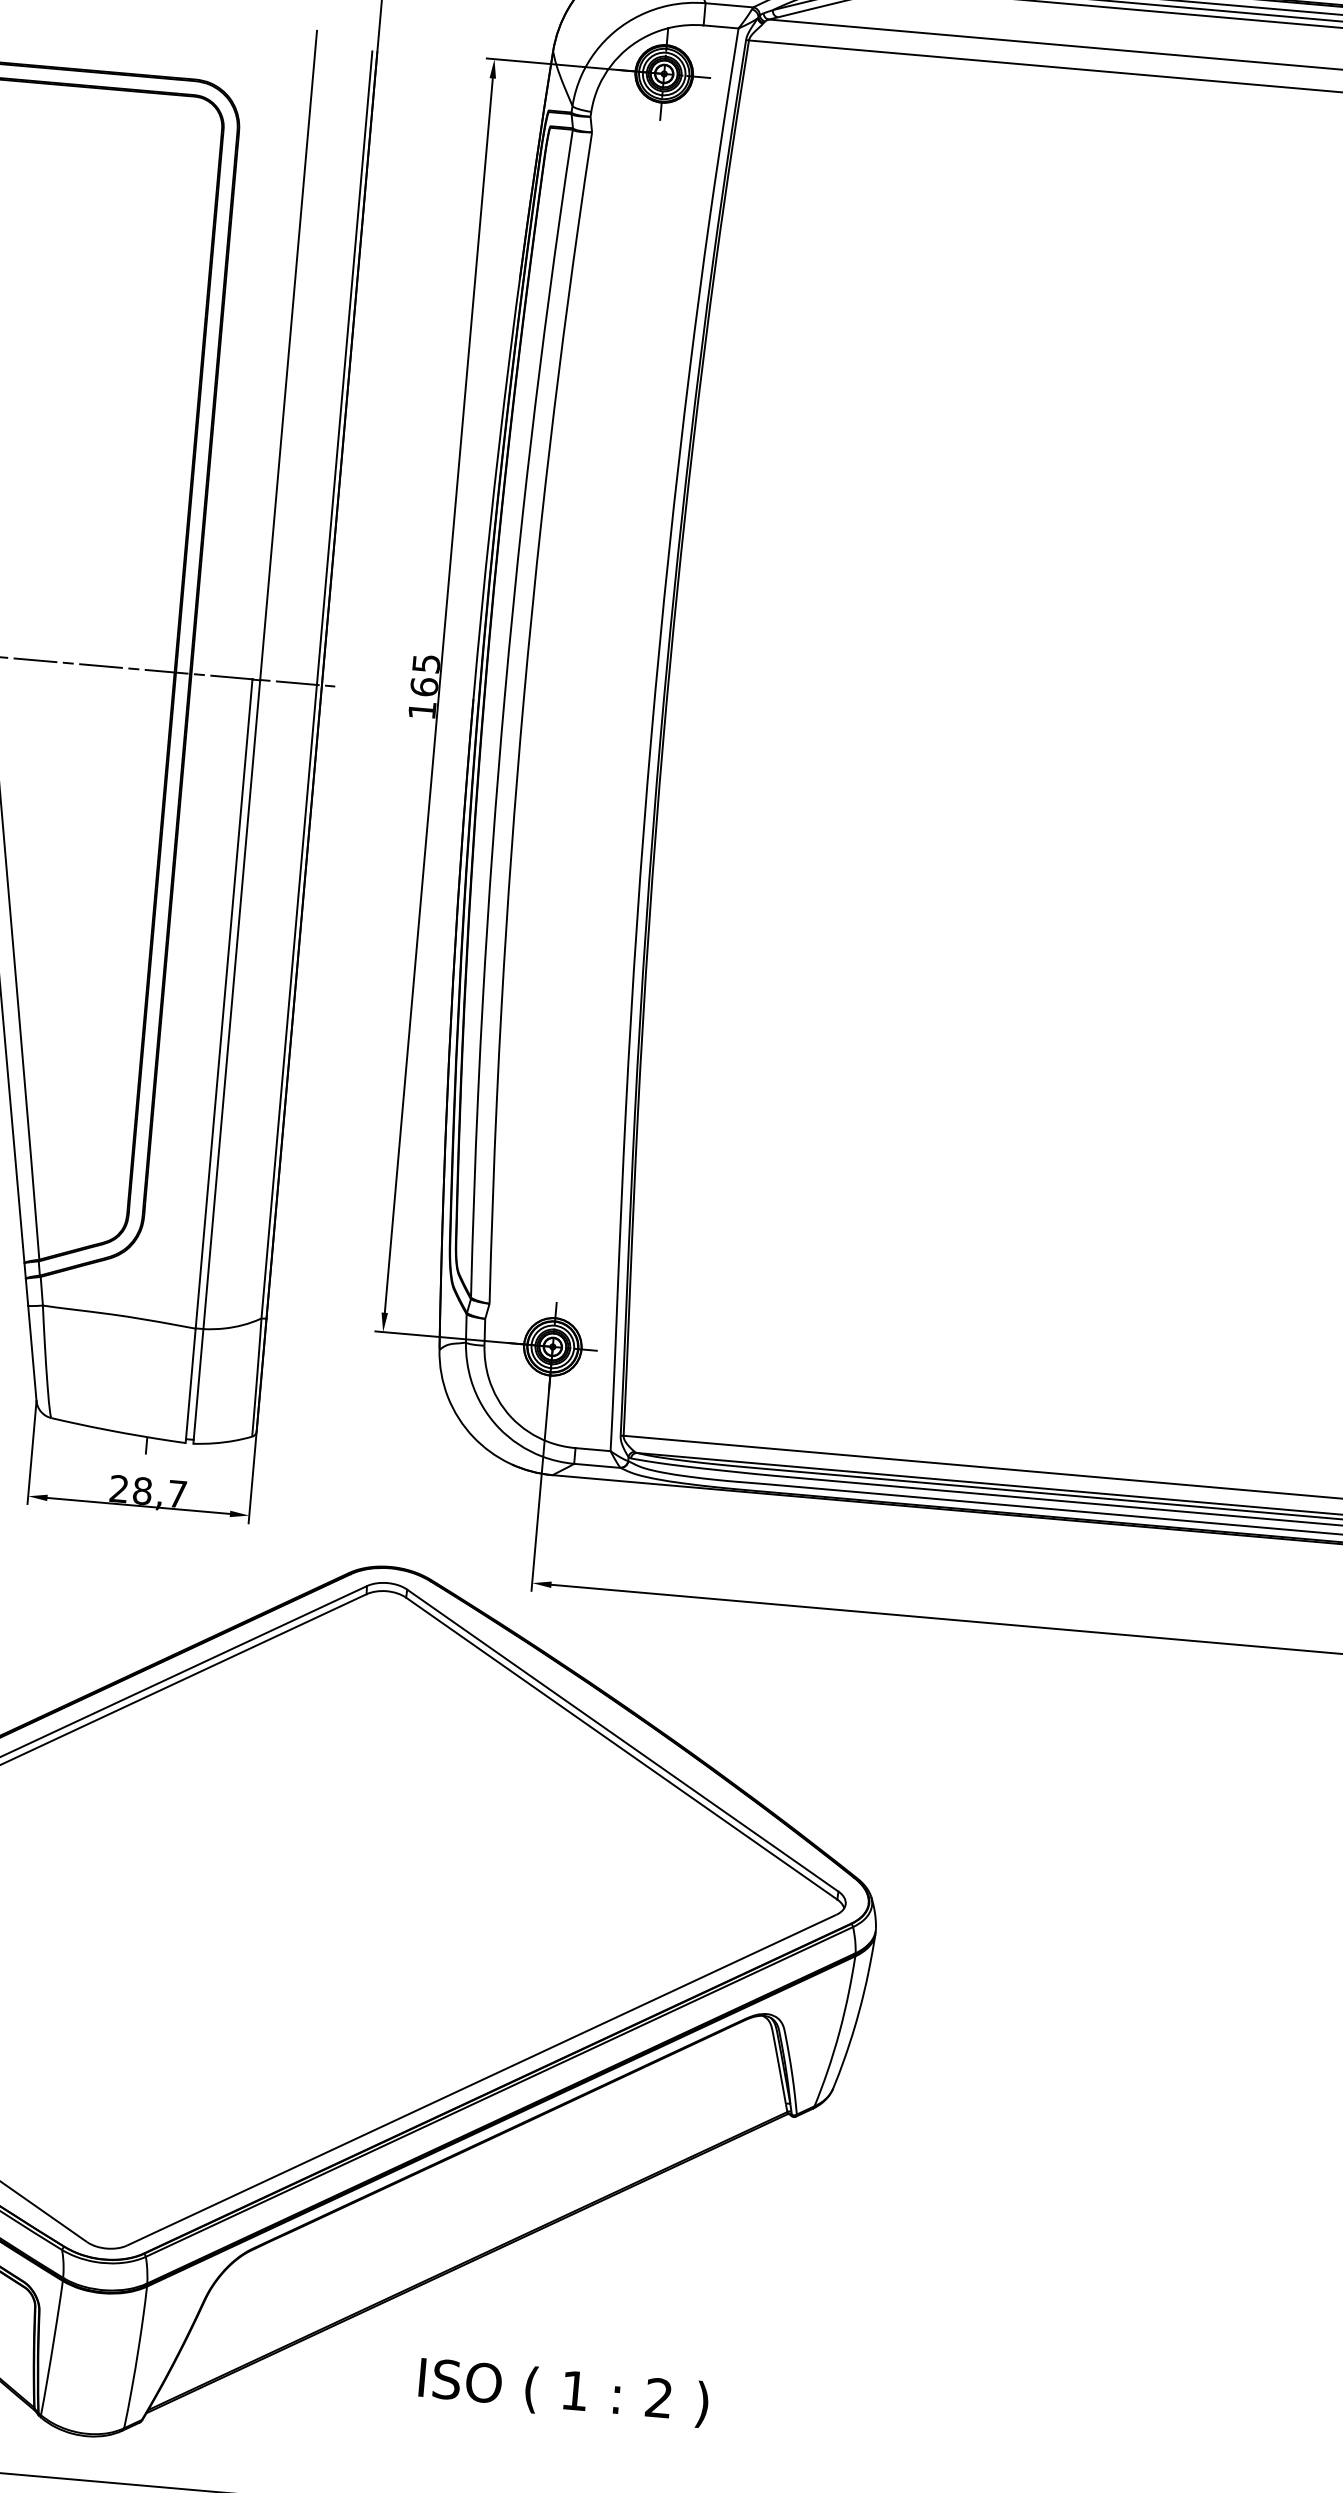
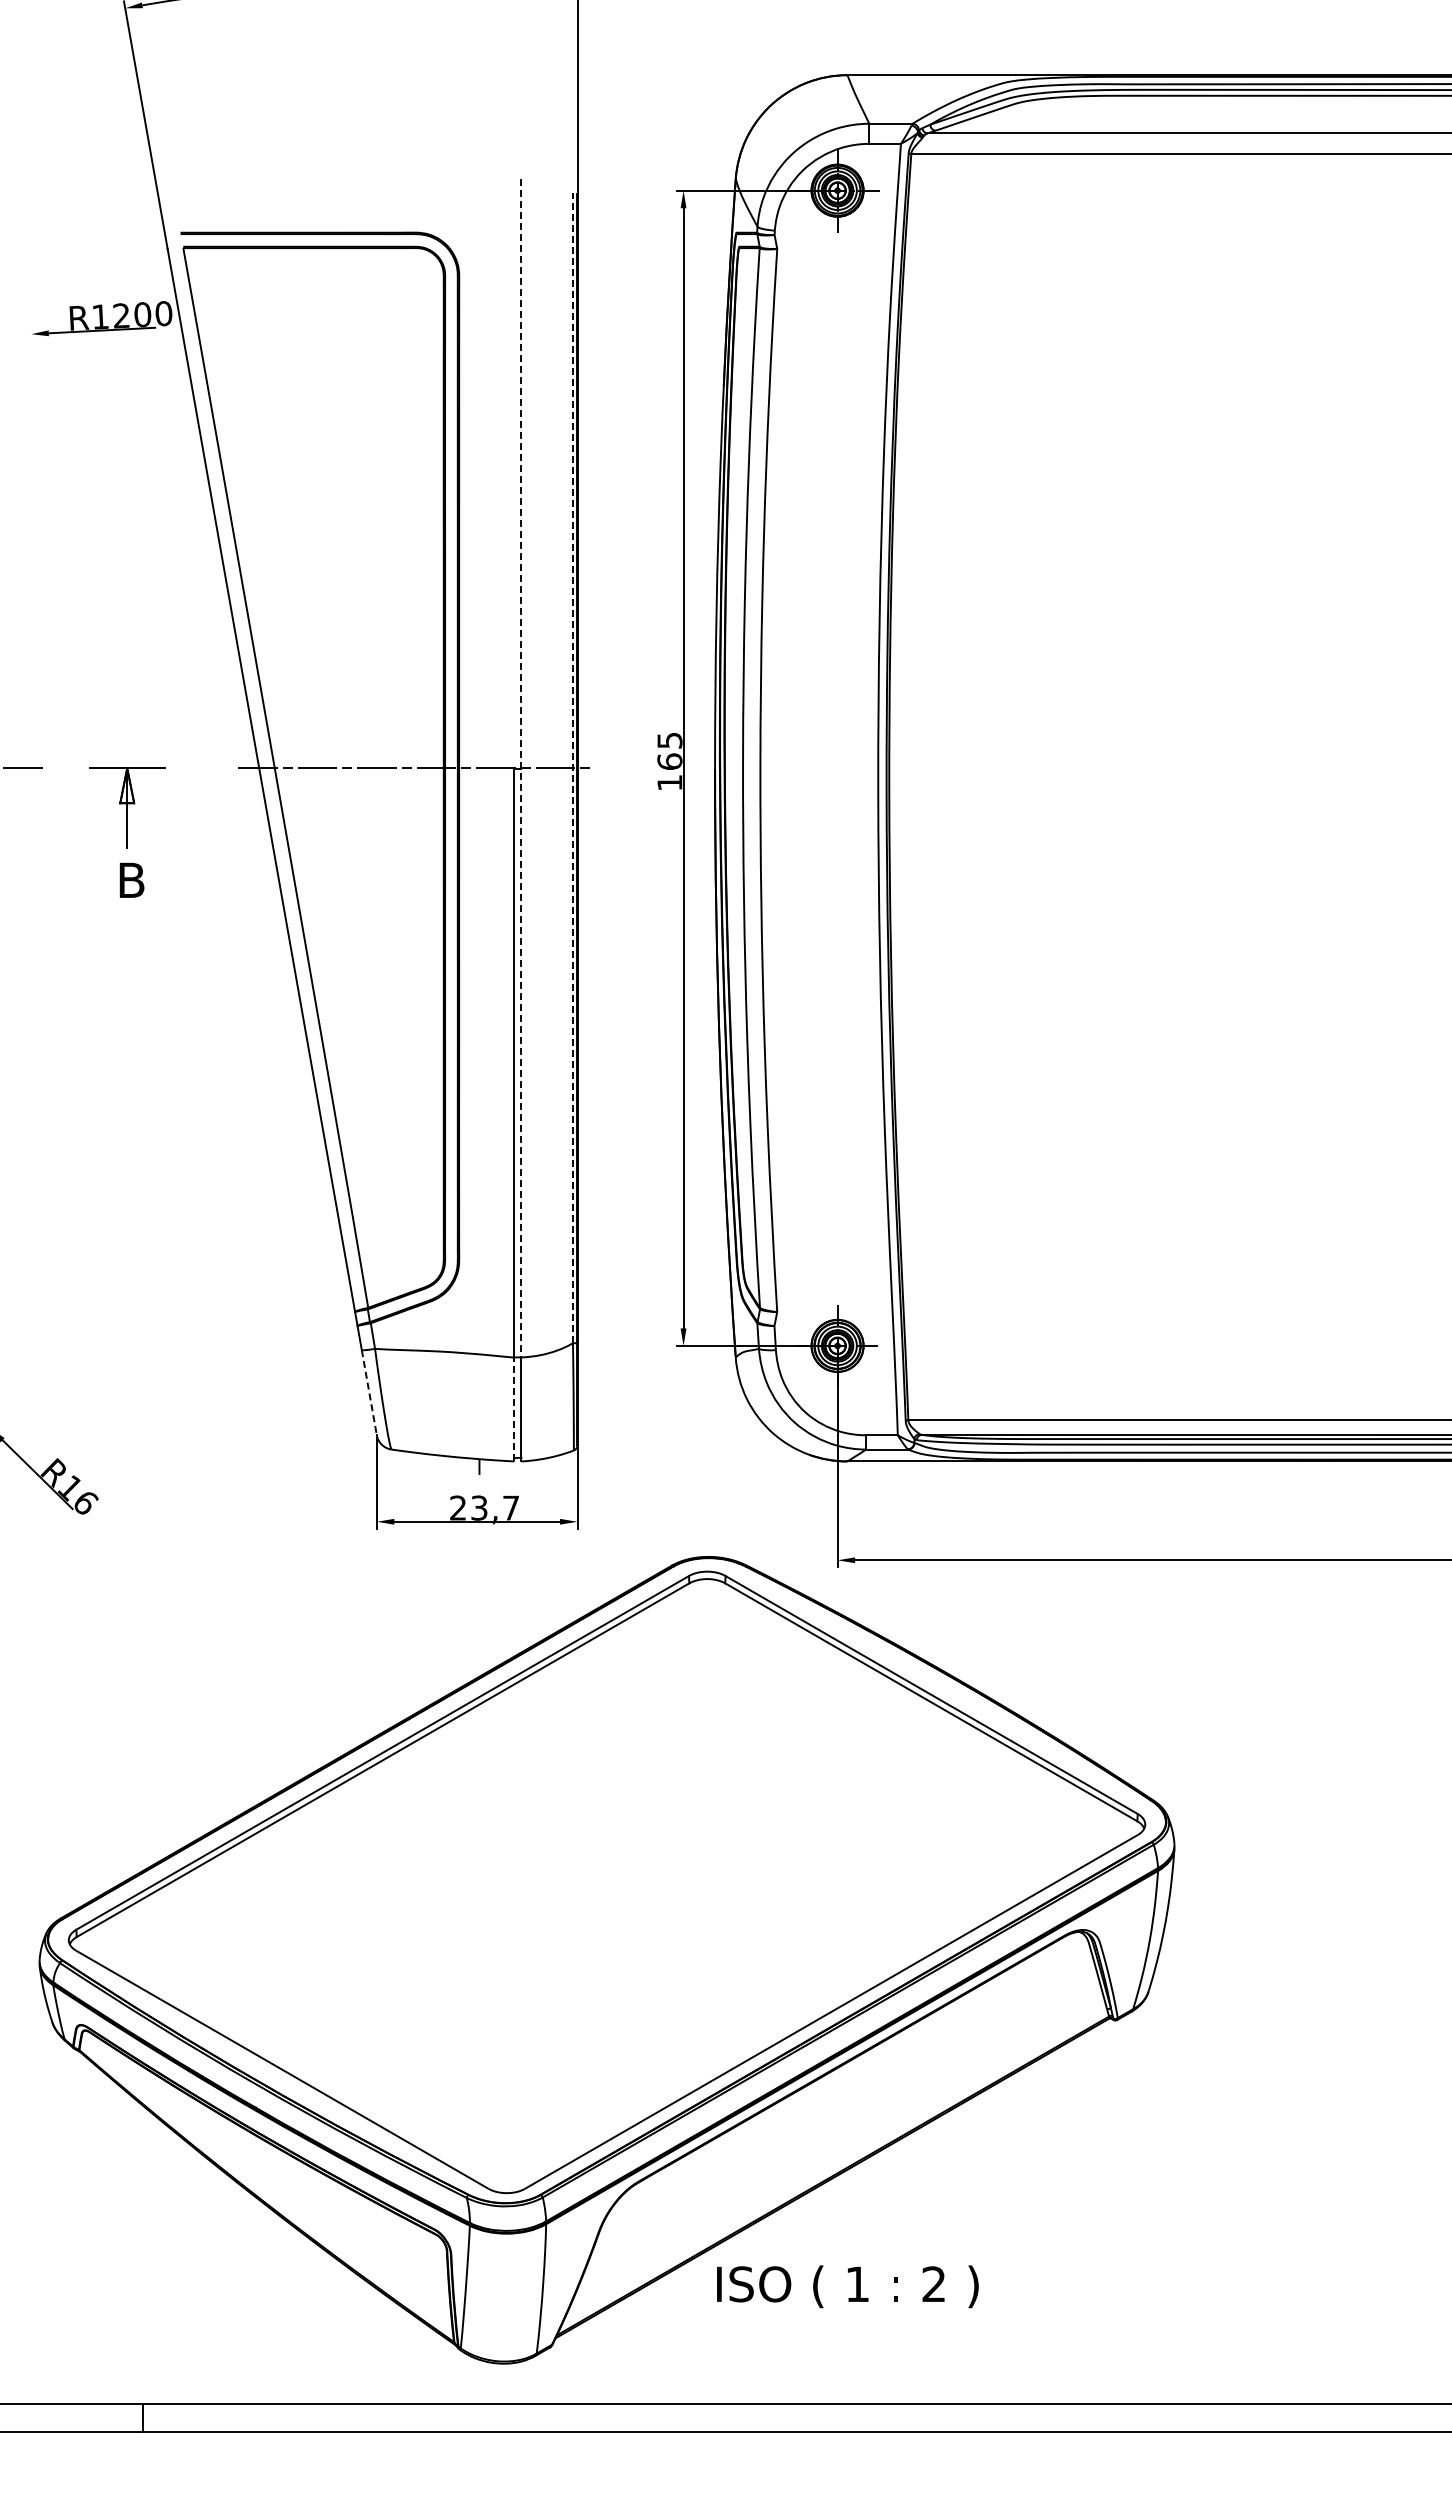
line: (260, 680) -> (521, 768), solid -> dashed
line: (316, 685) -> (572, 768), solid -> dashed
line: (32, 1354) -> (369, 1393), solid -> dashed
line: (190, 1385) -> (514, 1409), solid -> dashed
text: (142, 1490) -> (479, 1507), 28,7 -> 23,7
text: (563, 2392) -> (847, 2286), moved

